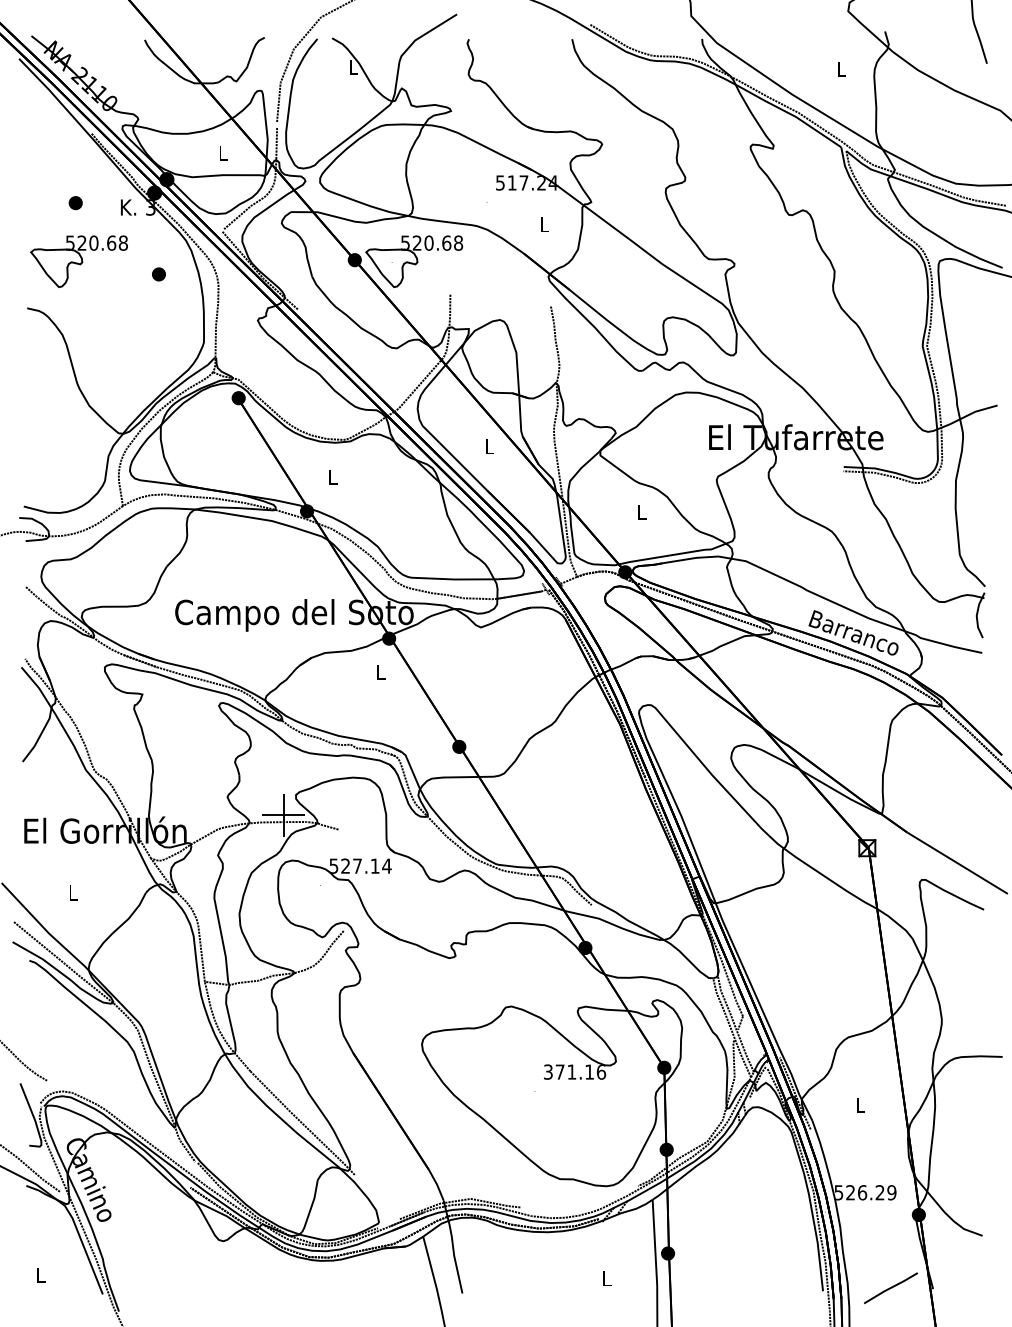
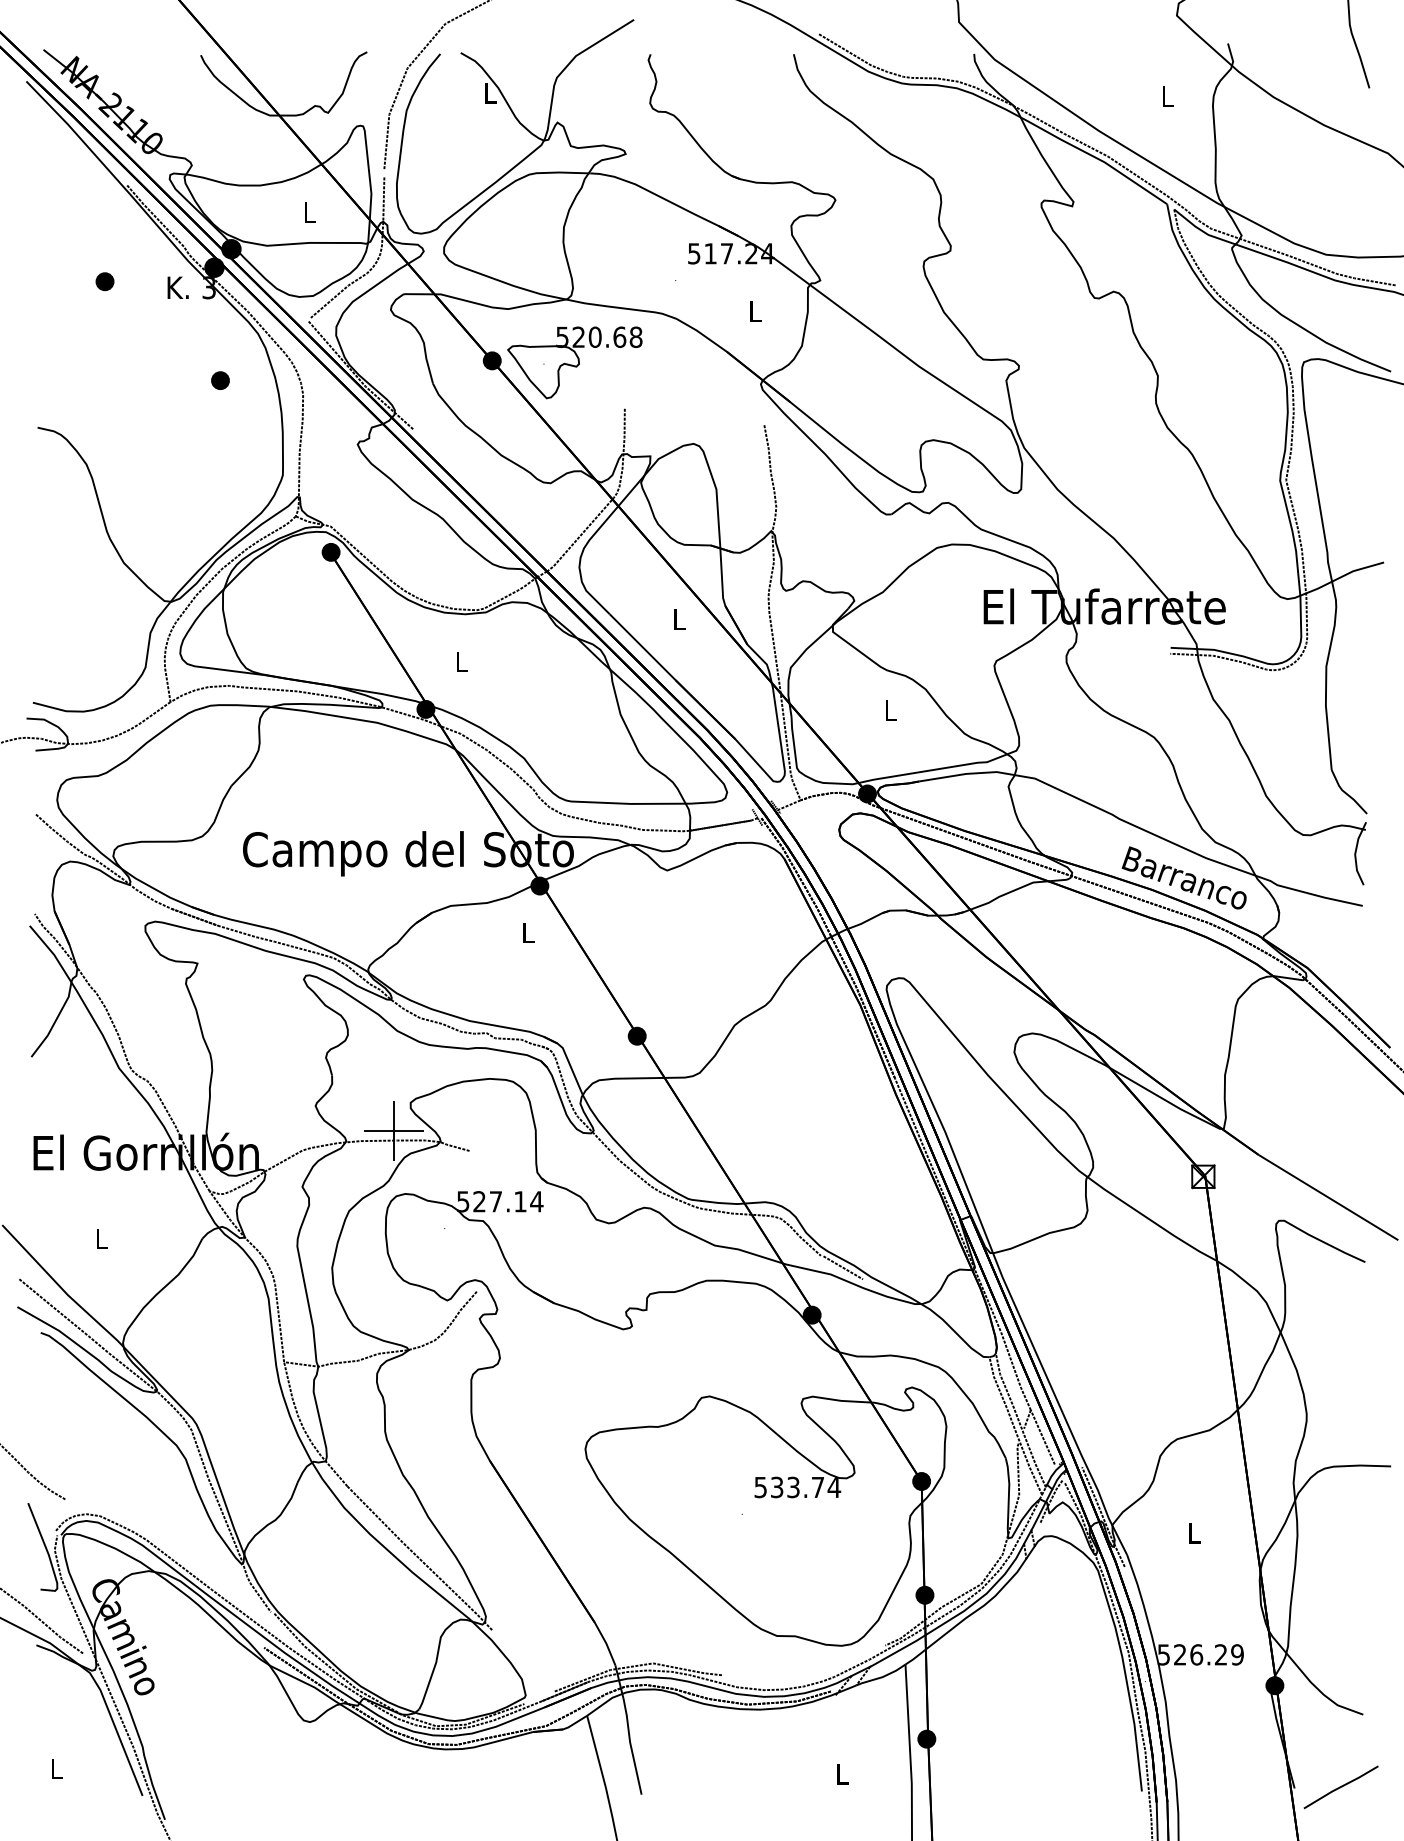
part: (78, 261) -> (109, 362), removed
line: (607, 913) -> (843, 1267), added
line: (751, 1036) -> (1042, 1437), added
text: (575, 1072) -> (798, 1487), 371.16 -> 533.74
line: (890, 1288) -> (1340, 1787), moved

